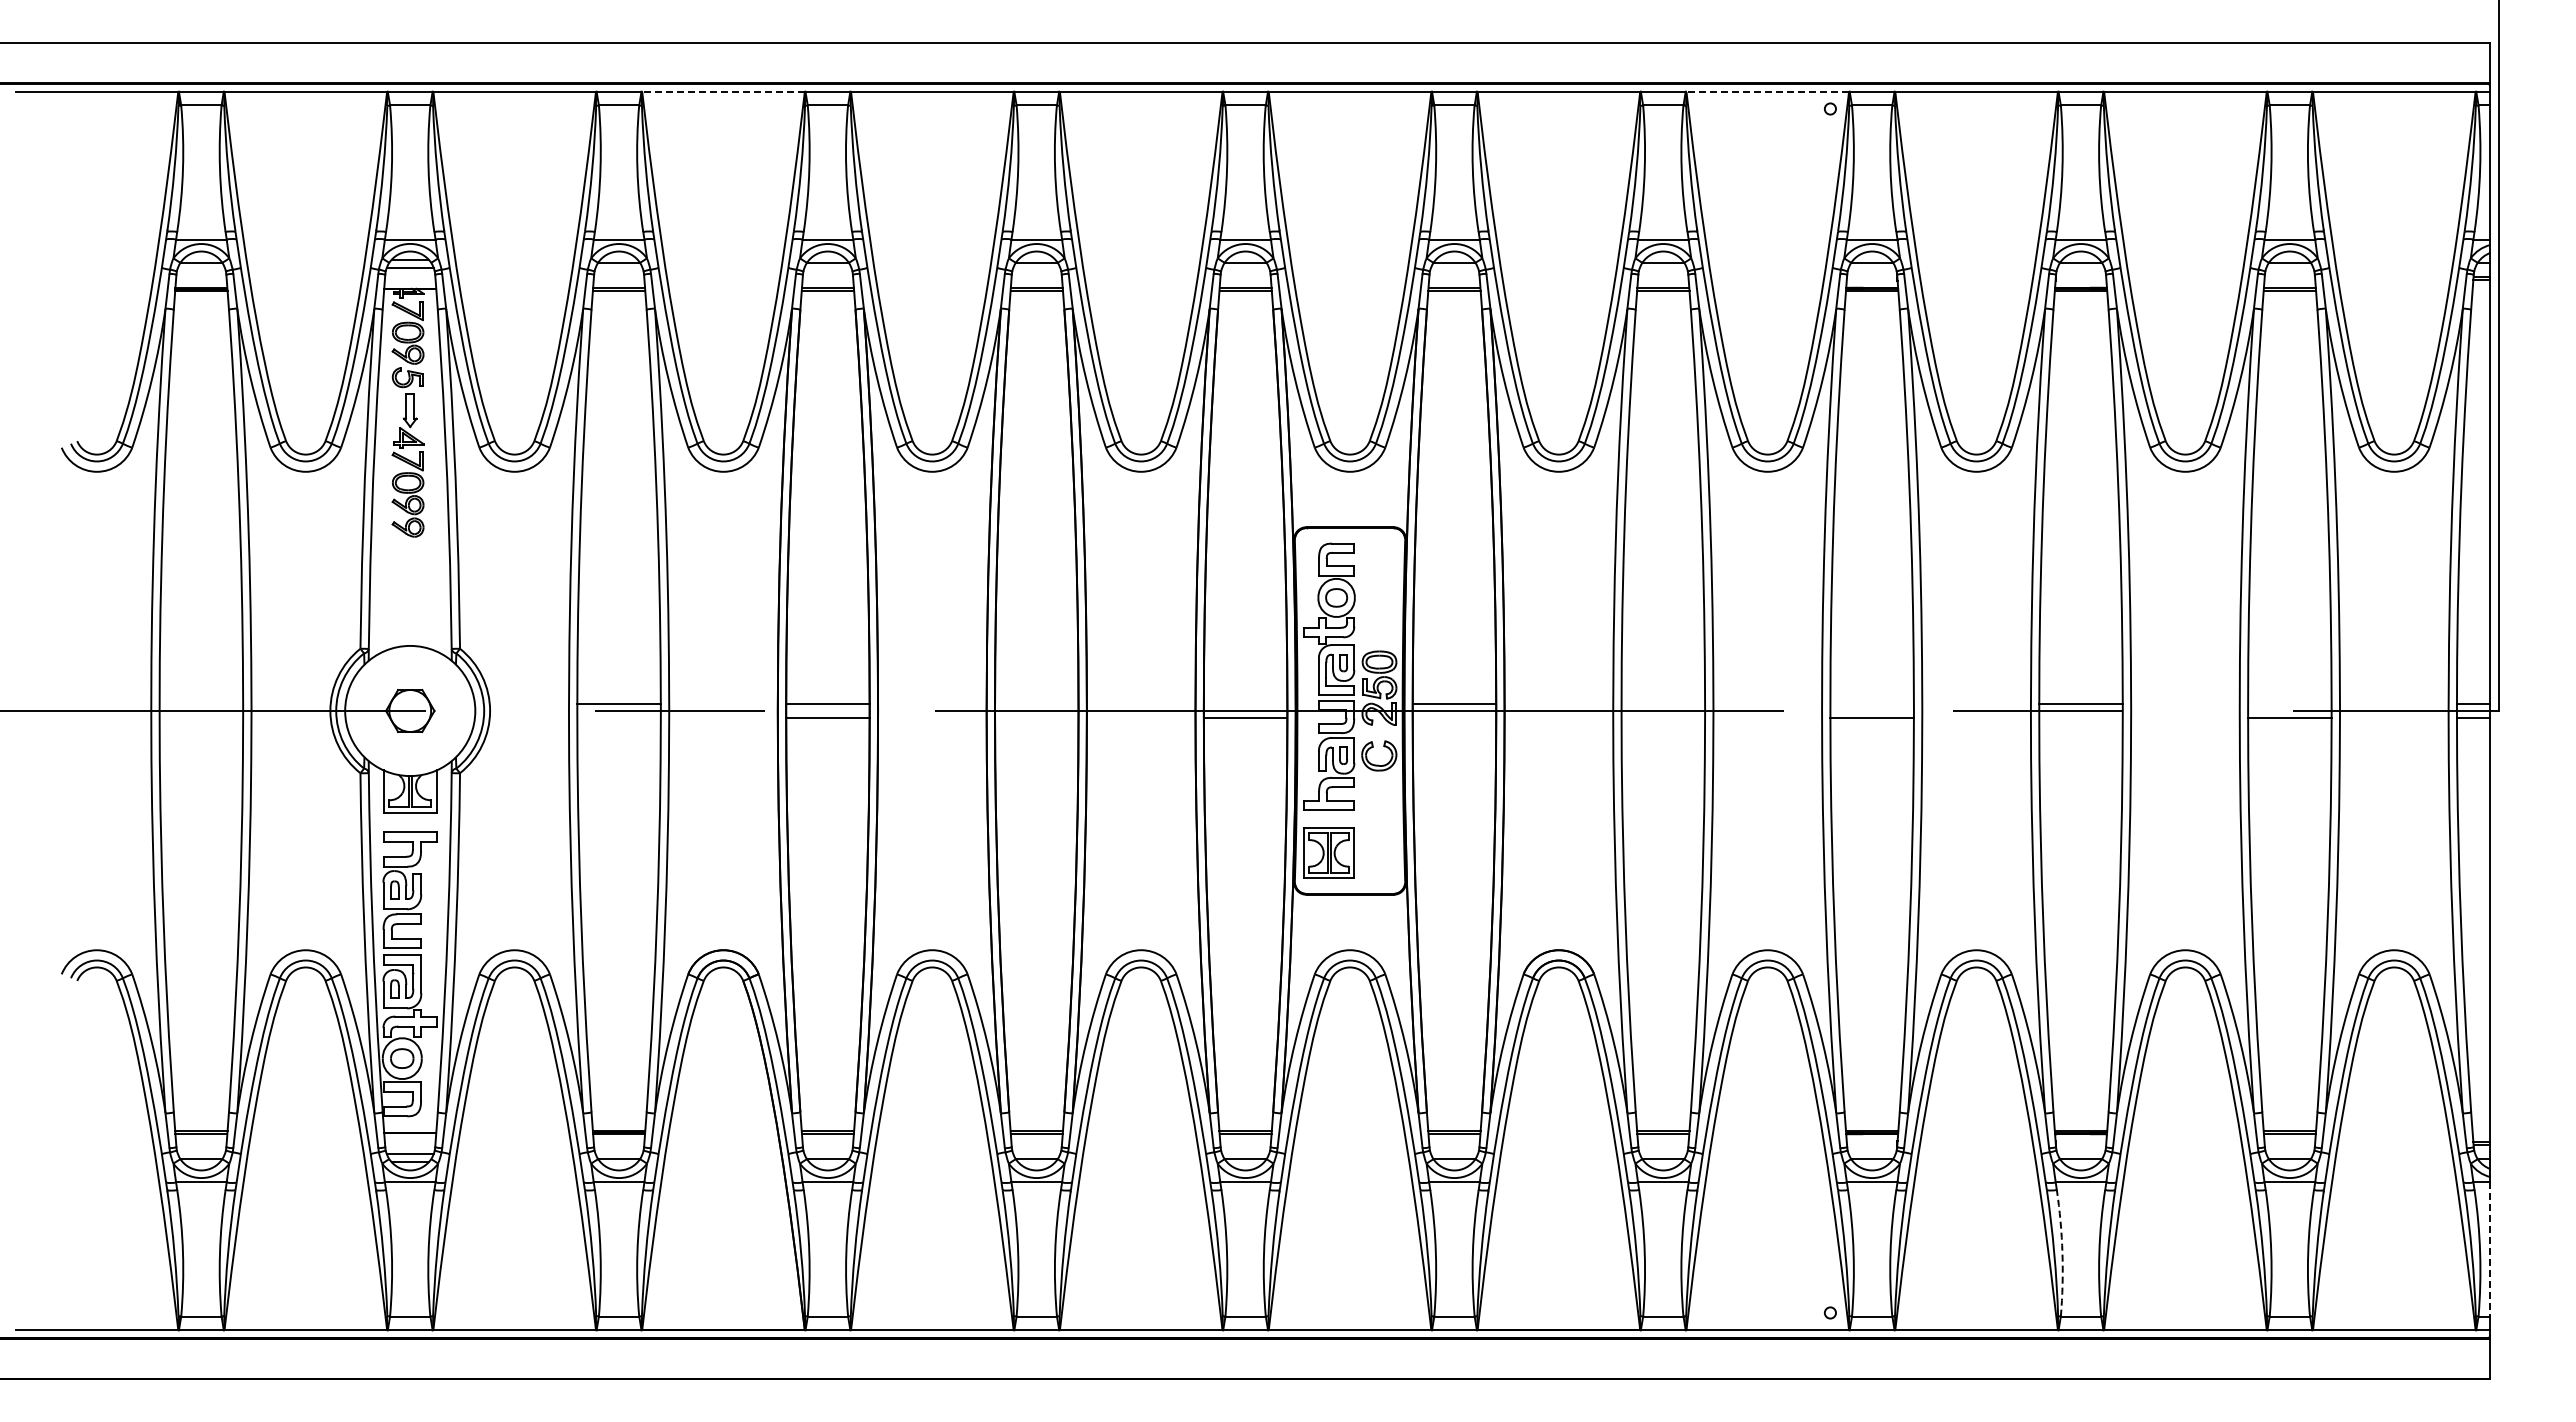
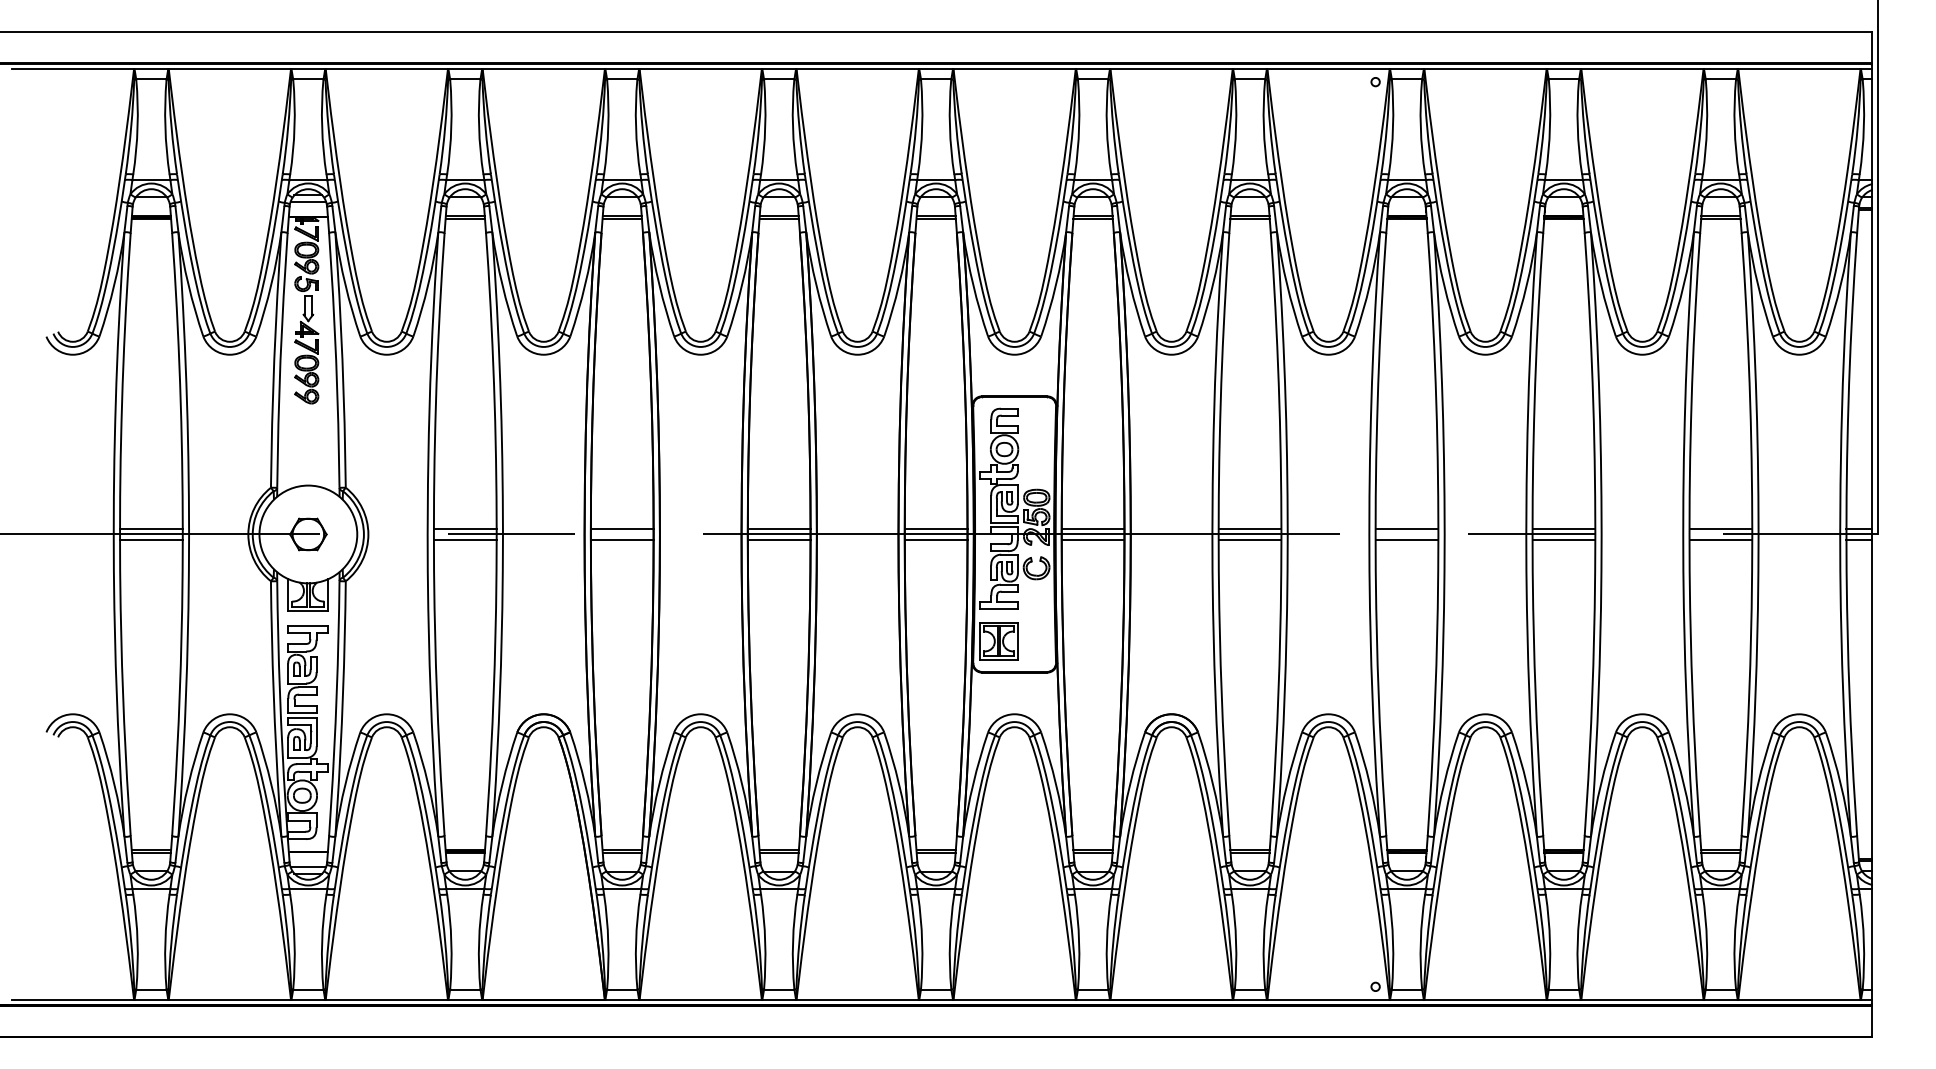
line: (723, 92) -> (543, 69), dashed -> solid
line: (1767, 92) -> (1328, 69), dashed -> solid
line: (201, 704) -> (151, 529), added
line: (1036, 704) -> (778, 529), added
line: (1245, 704) -> (936, 529), added
line: (1663, 704) -> (1250, 529), added
line: (1871, 704) -> (1406, 529), added
line: (2289, 704) -> (1720, 529), added
line: (201, 717) -> (151, 539), added
line: (618, 717) -> (464, 539), added
line: (1036, 717) -> (778, 539), added
line: (1454, 717) -> (1093, 539), added
line: (1663, 717) -> (1250, 539), added
line: (2080, 717) -> (1563, 539), added
line: (2490, 1249) -> (1871, 939), dashed -> solid
arc: (2062, 1253) -> (1550, 942), dashed -> solid

